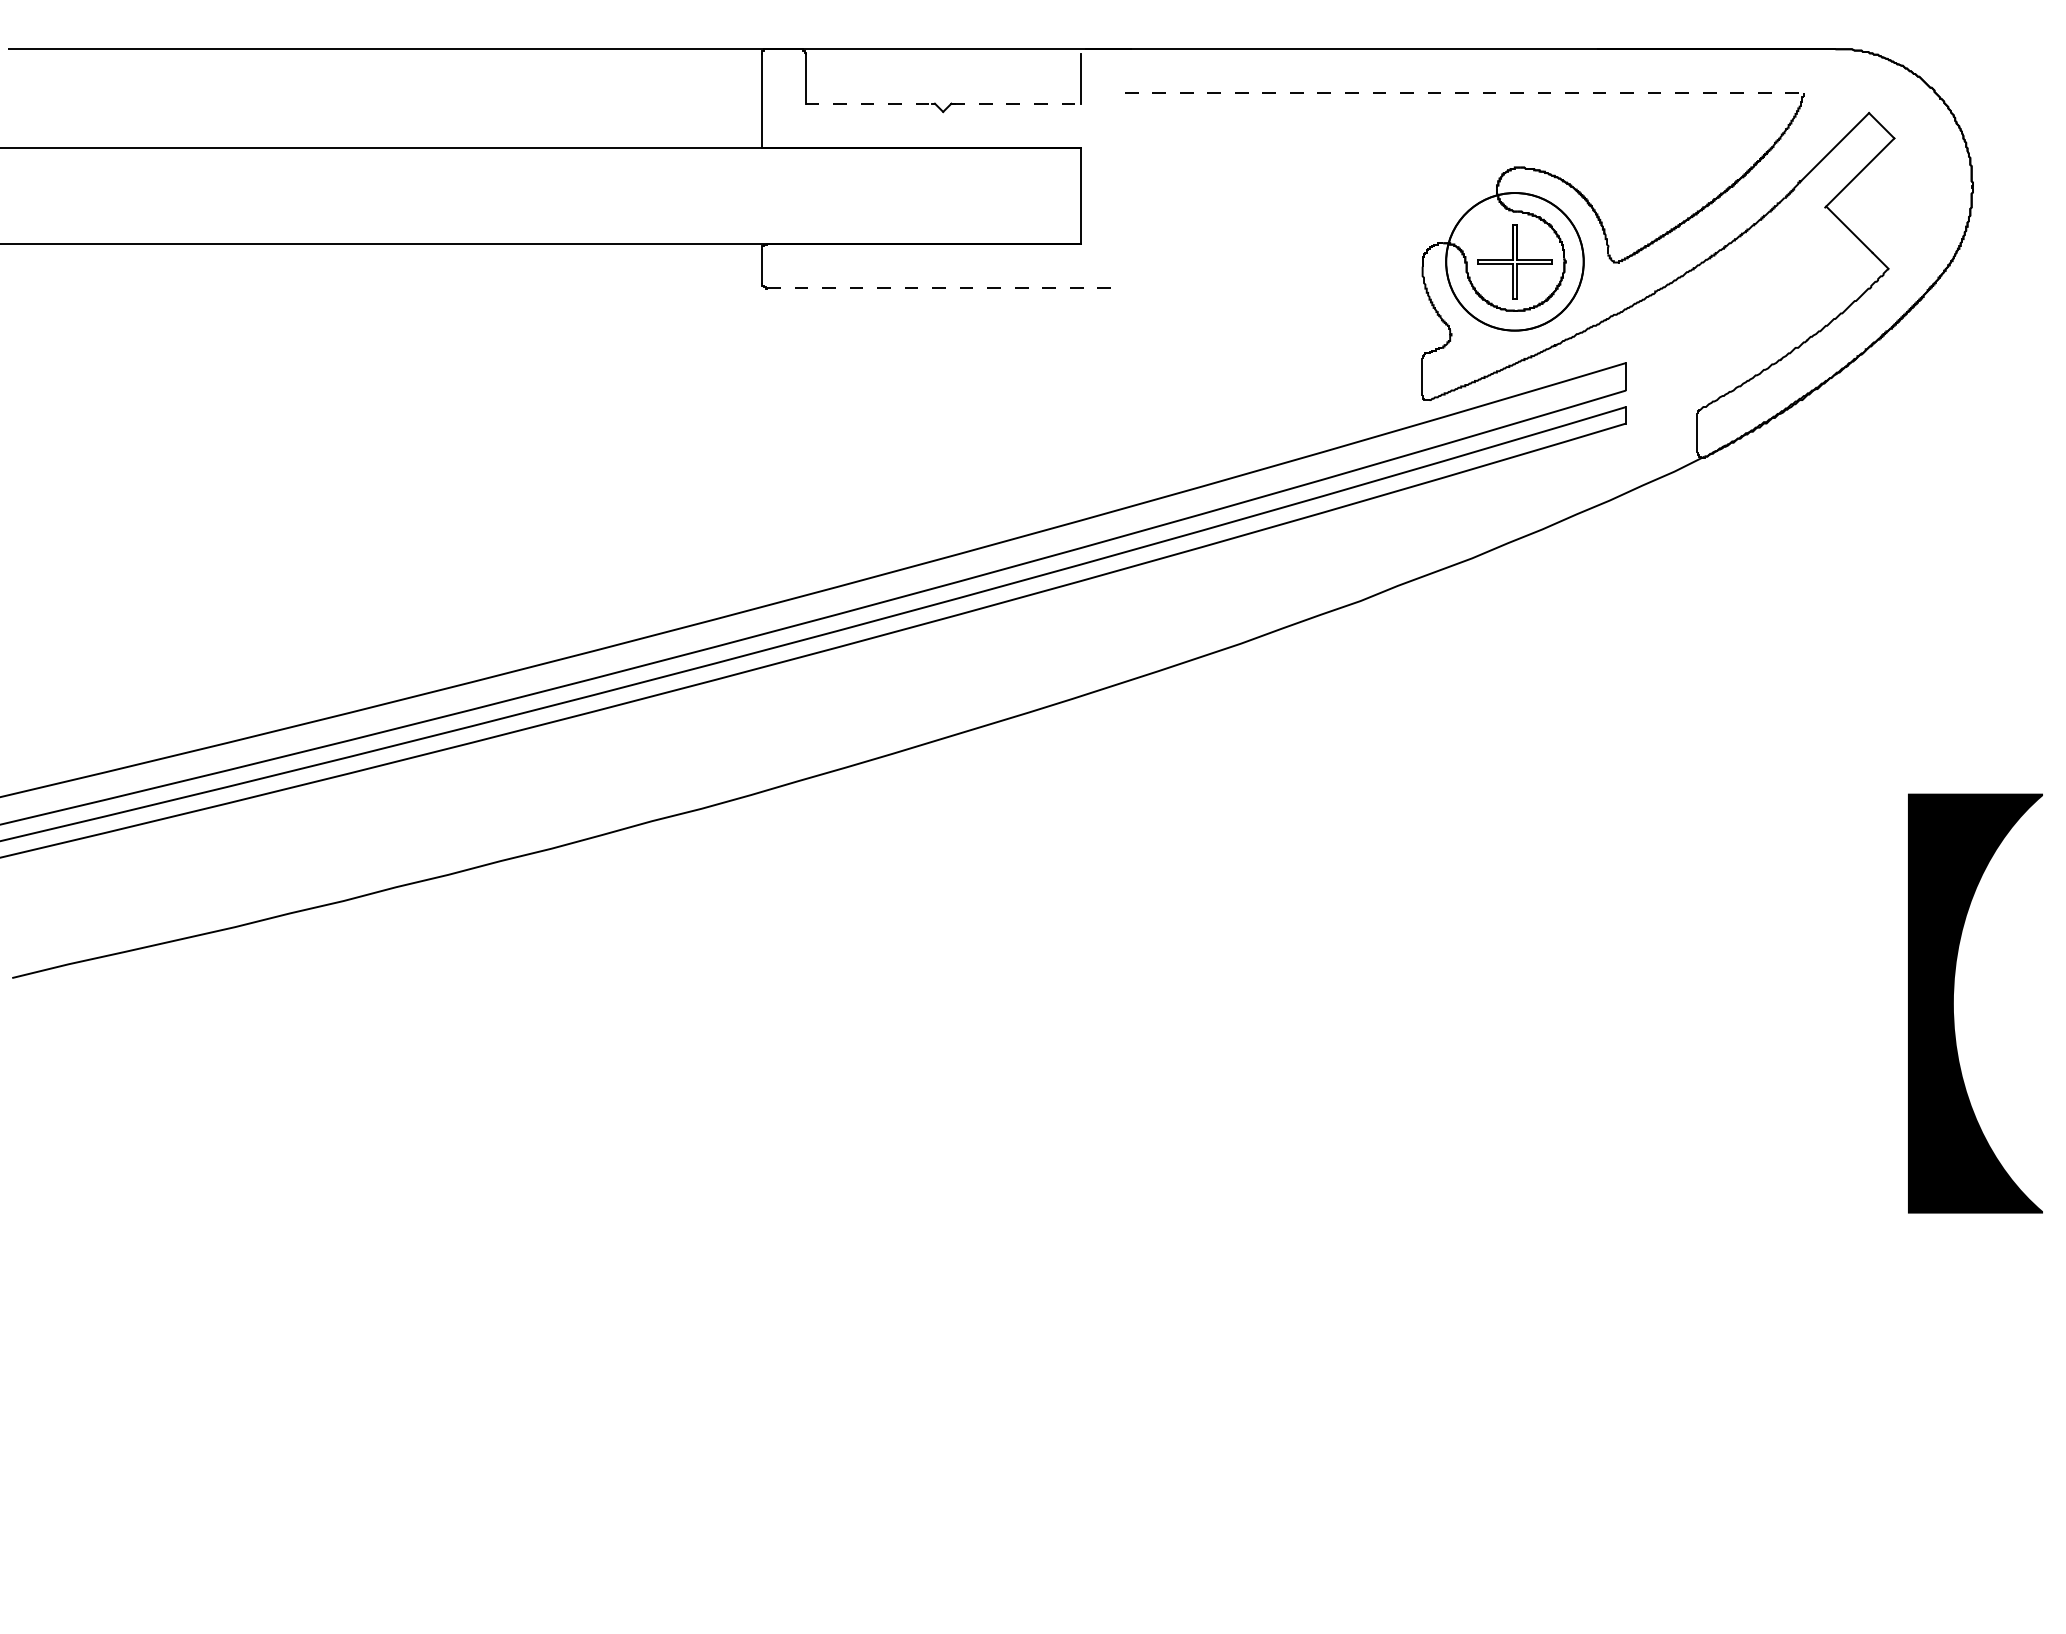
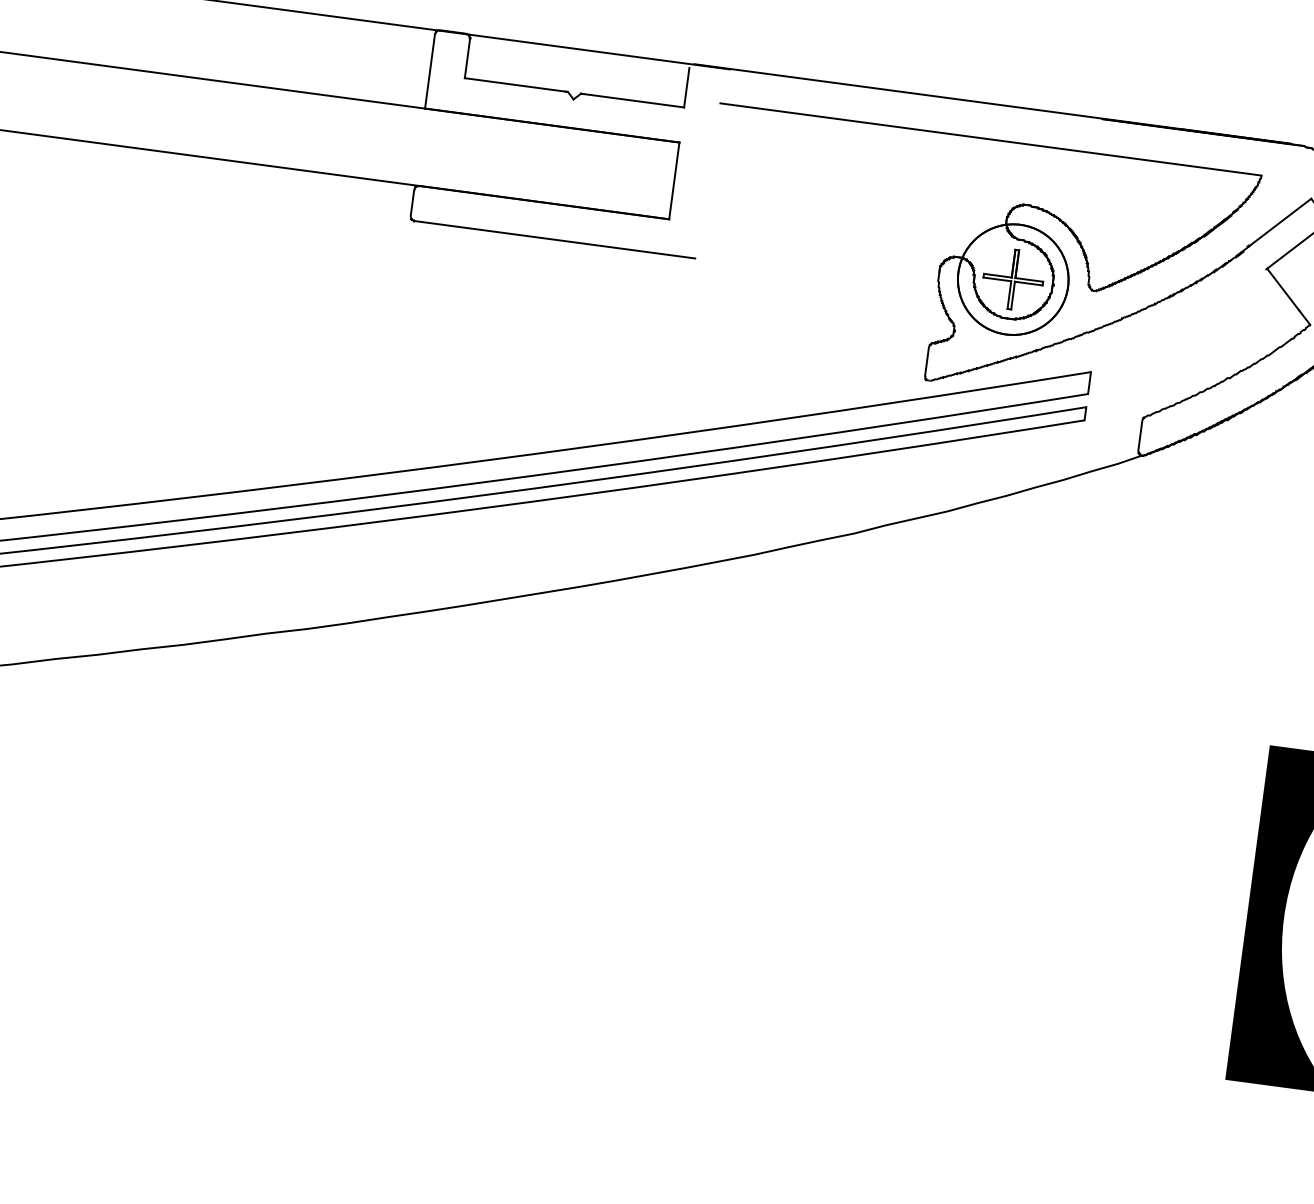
line: (1464, 92) -> (991, 139), dashed -> solid
line: (870, 103) -> (516, 84), dashed -> solid
line: (1016, 103) -> (632, 100), dashed -> solid
line: (943, 288) -> (555, 240), dashed -> solid

